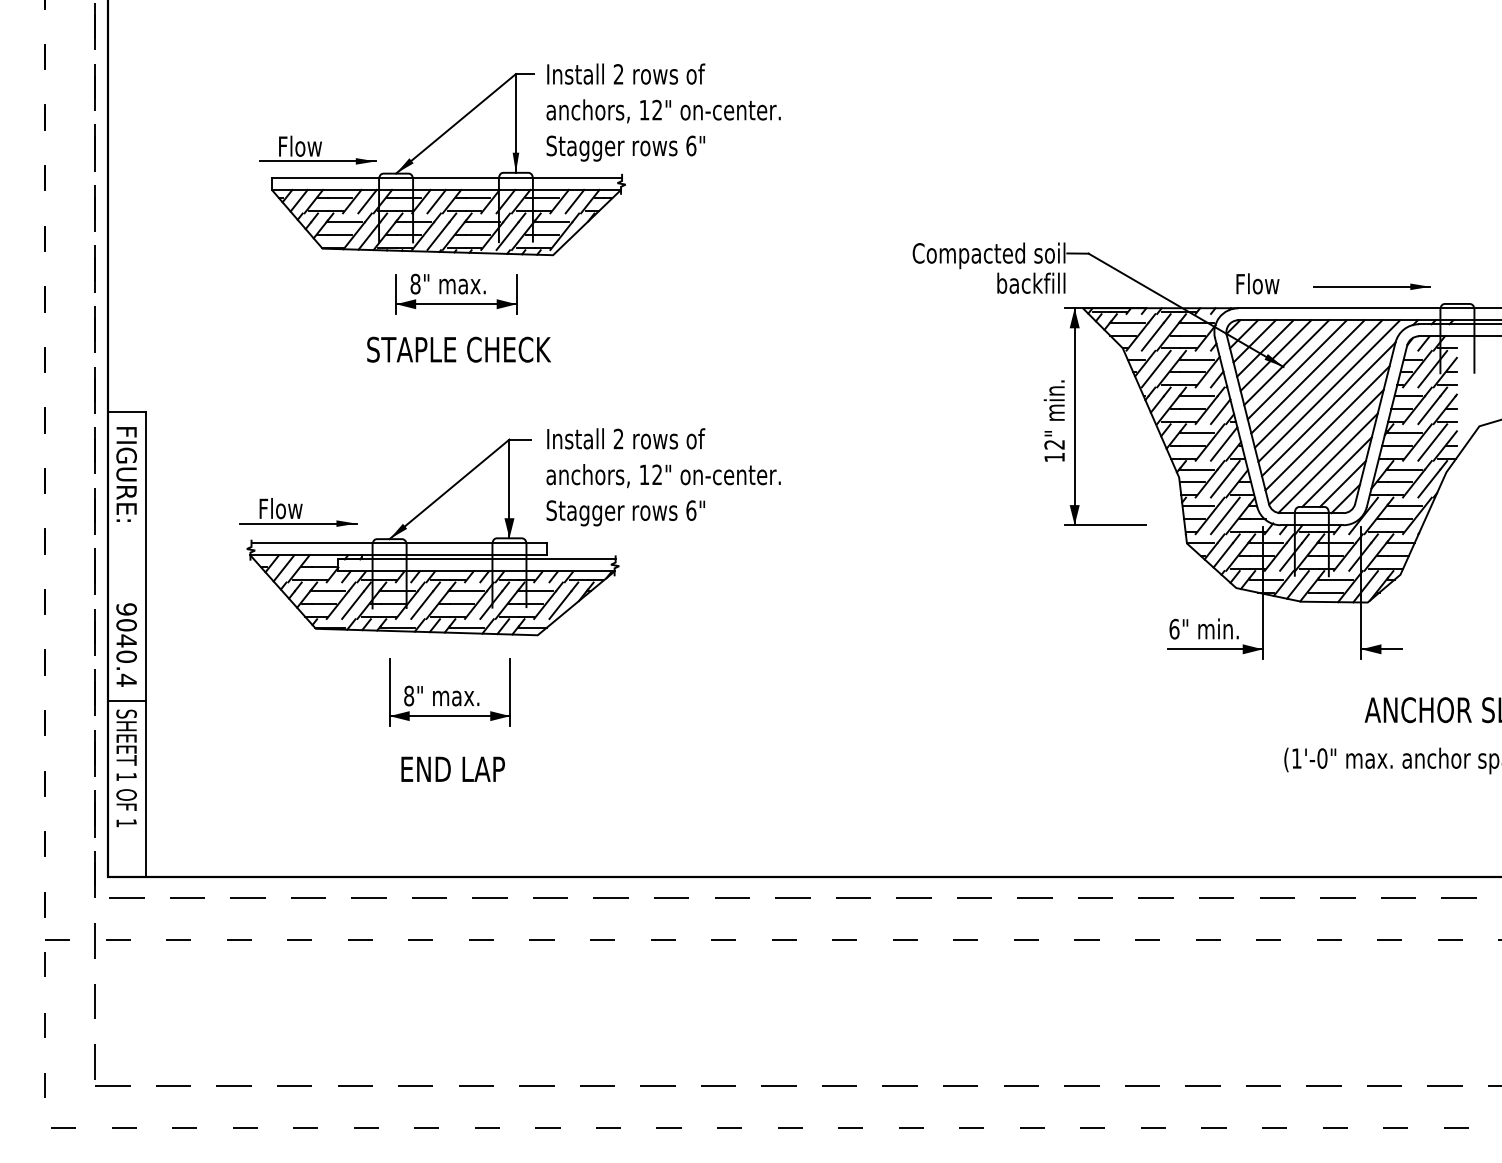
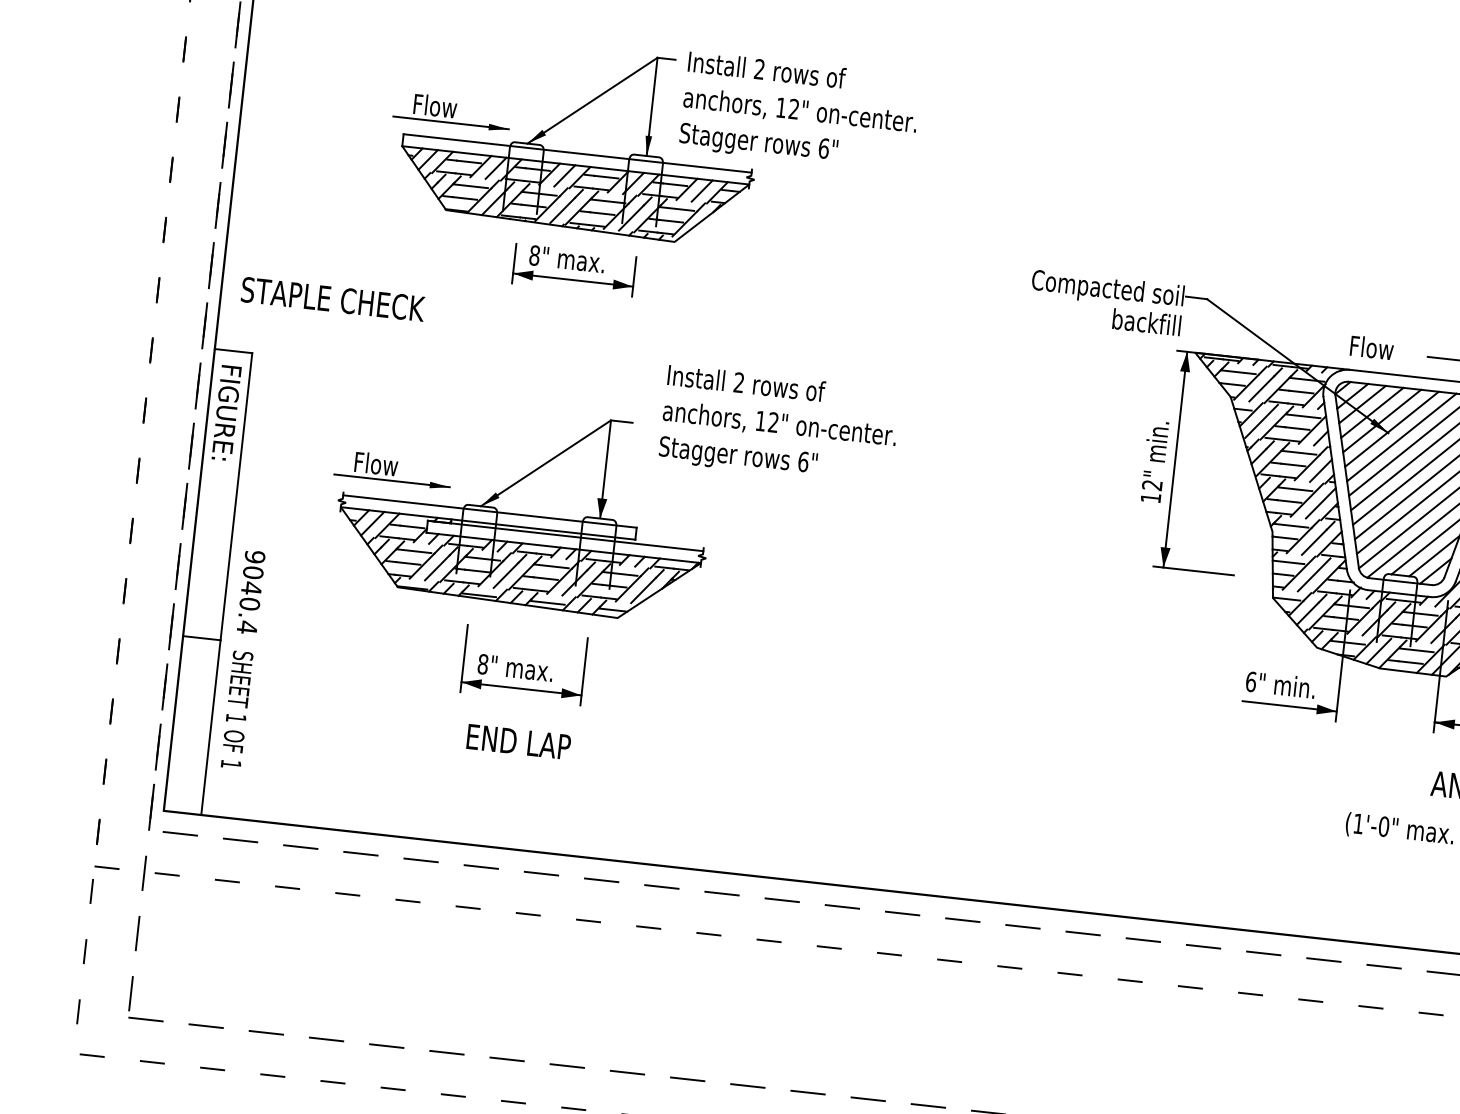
text: (458, 349) -> (332, 299), moved
text: (663, 477) -> (779, 425), moved
text: (126, 644) -> (251, 591), moved
text: (126, 768) -> (236, 710), moved

